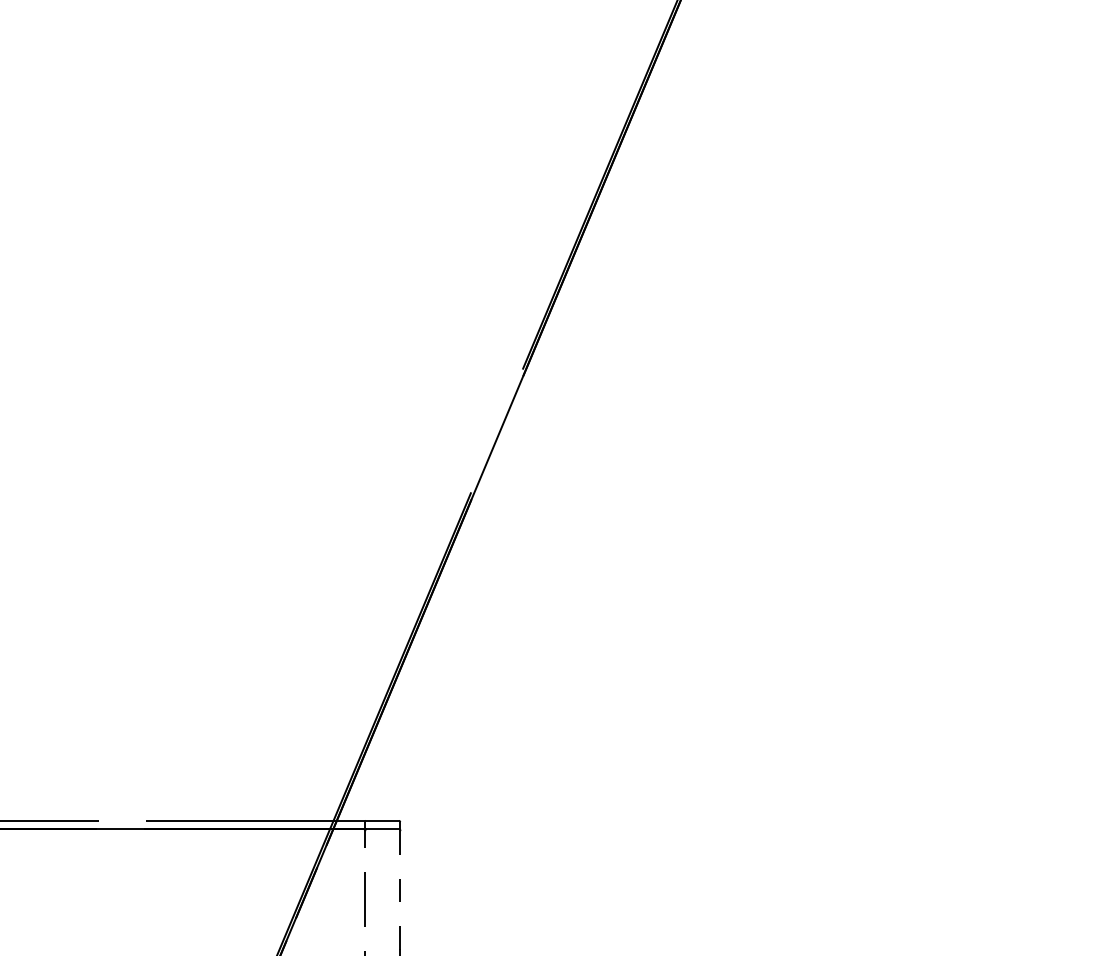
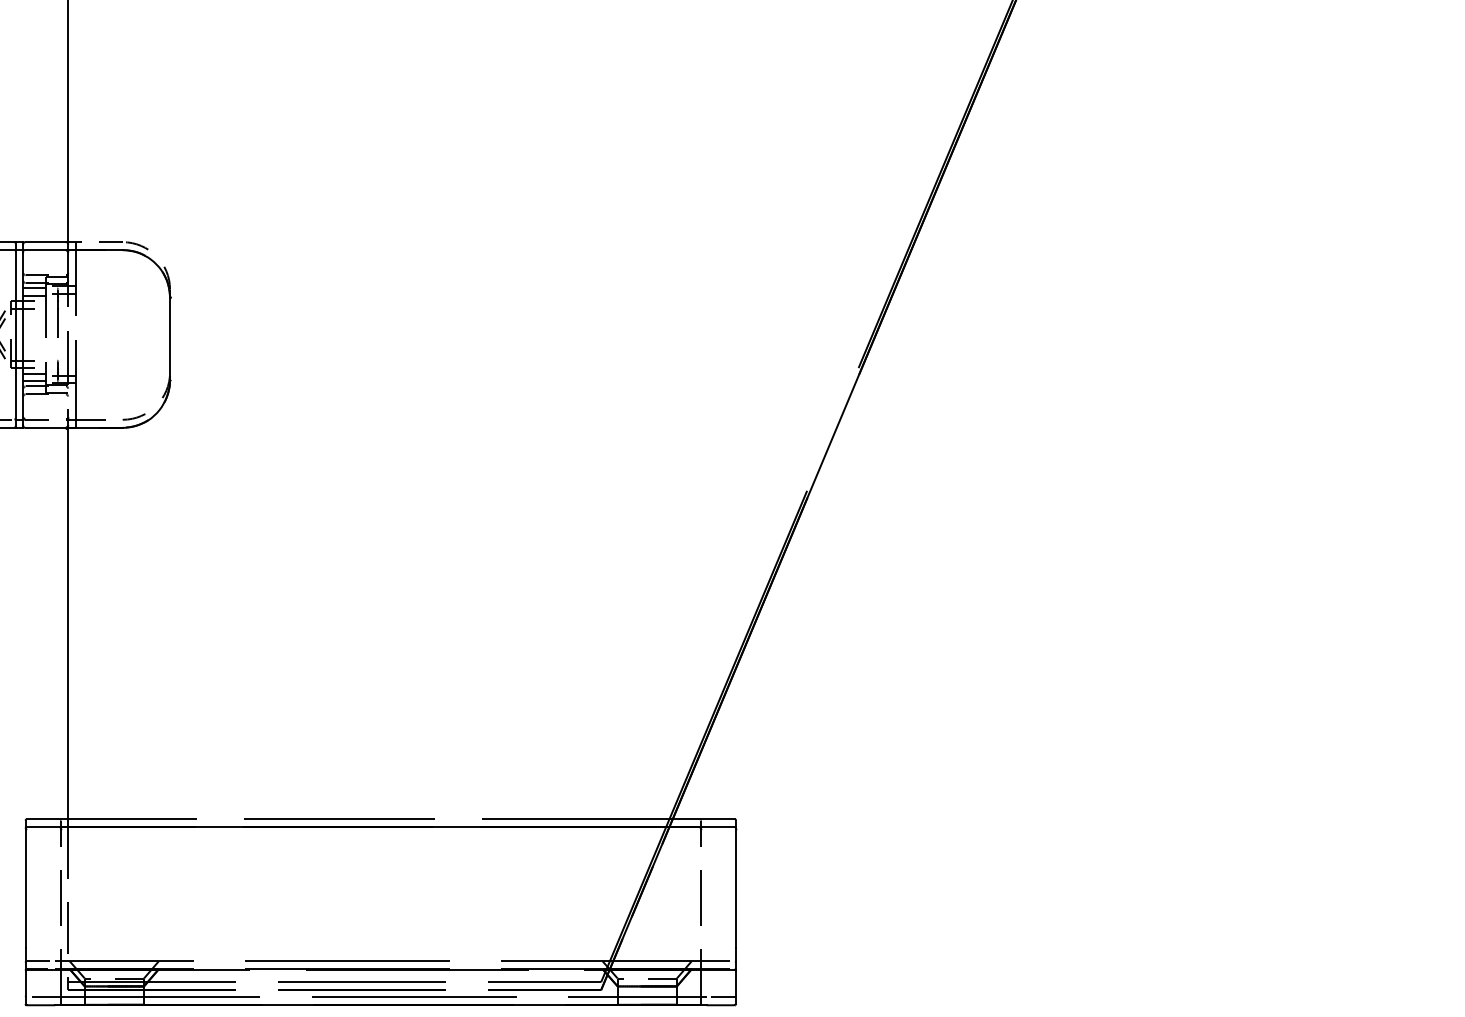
line: (400, 890) -> (736, 888), dashed -> solid

